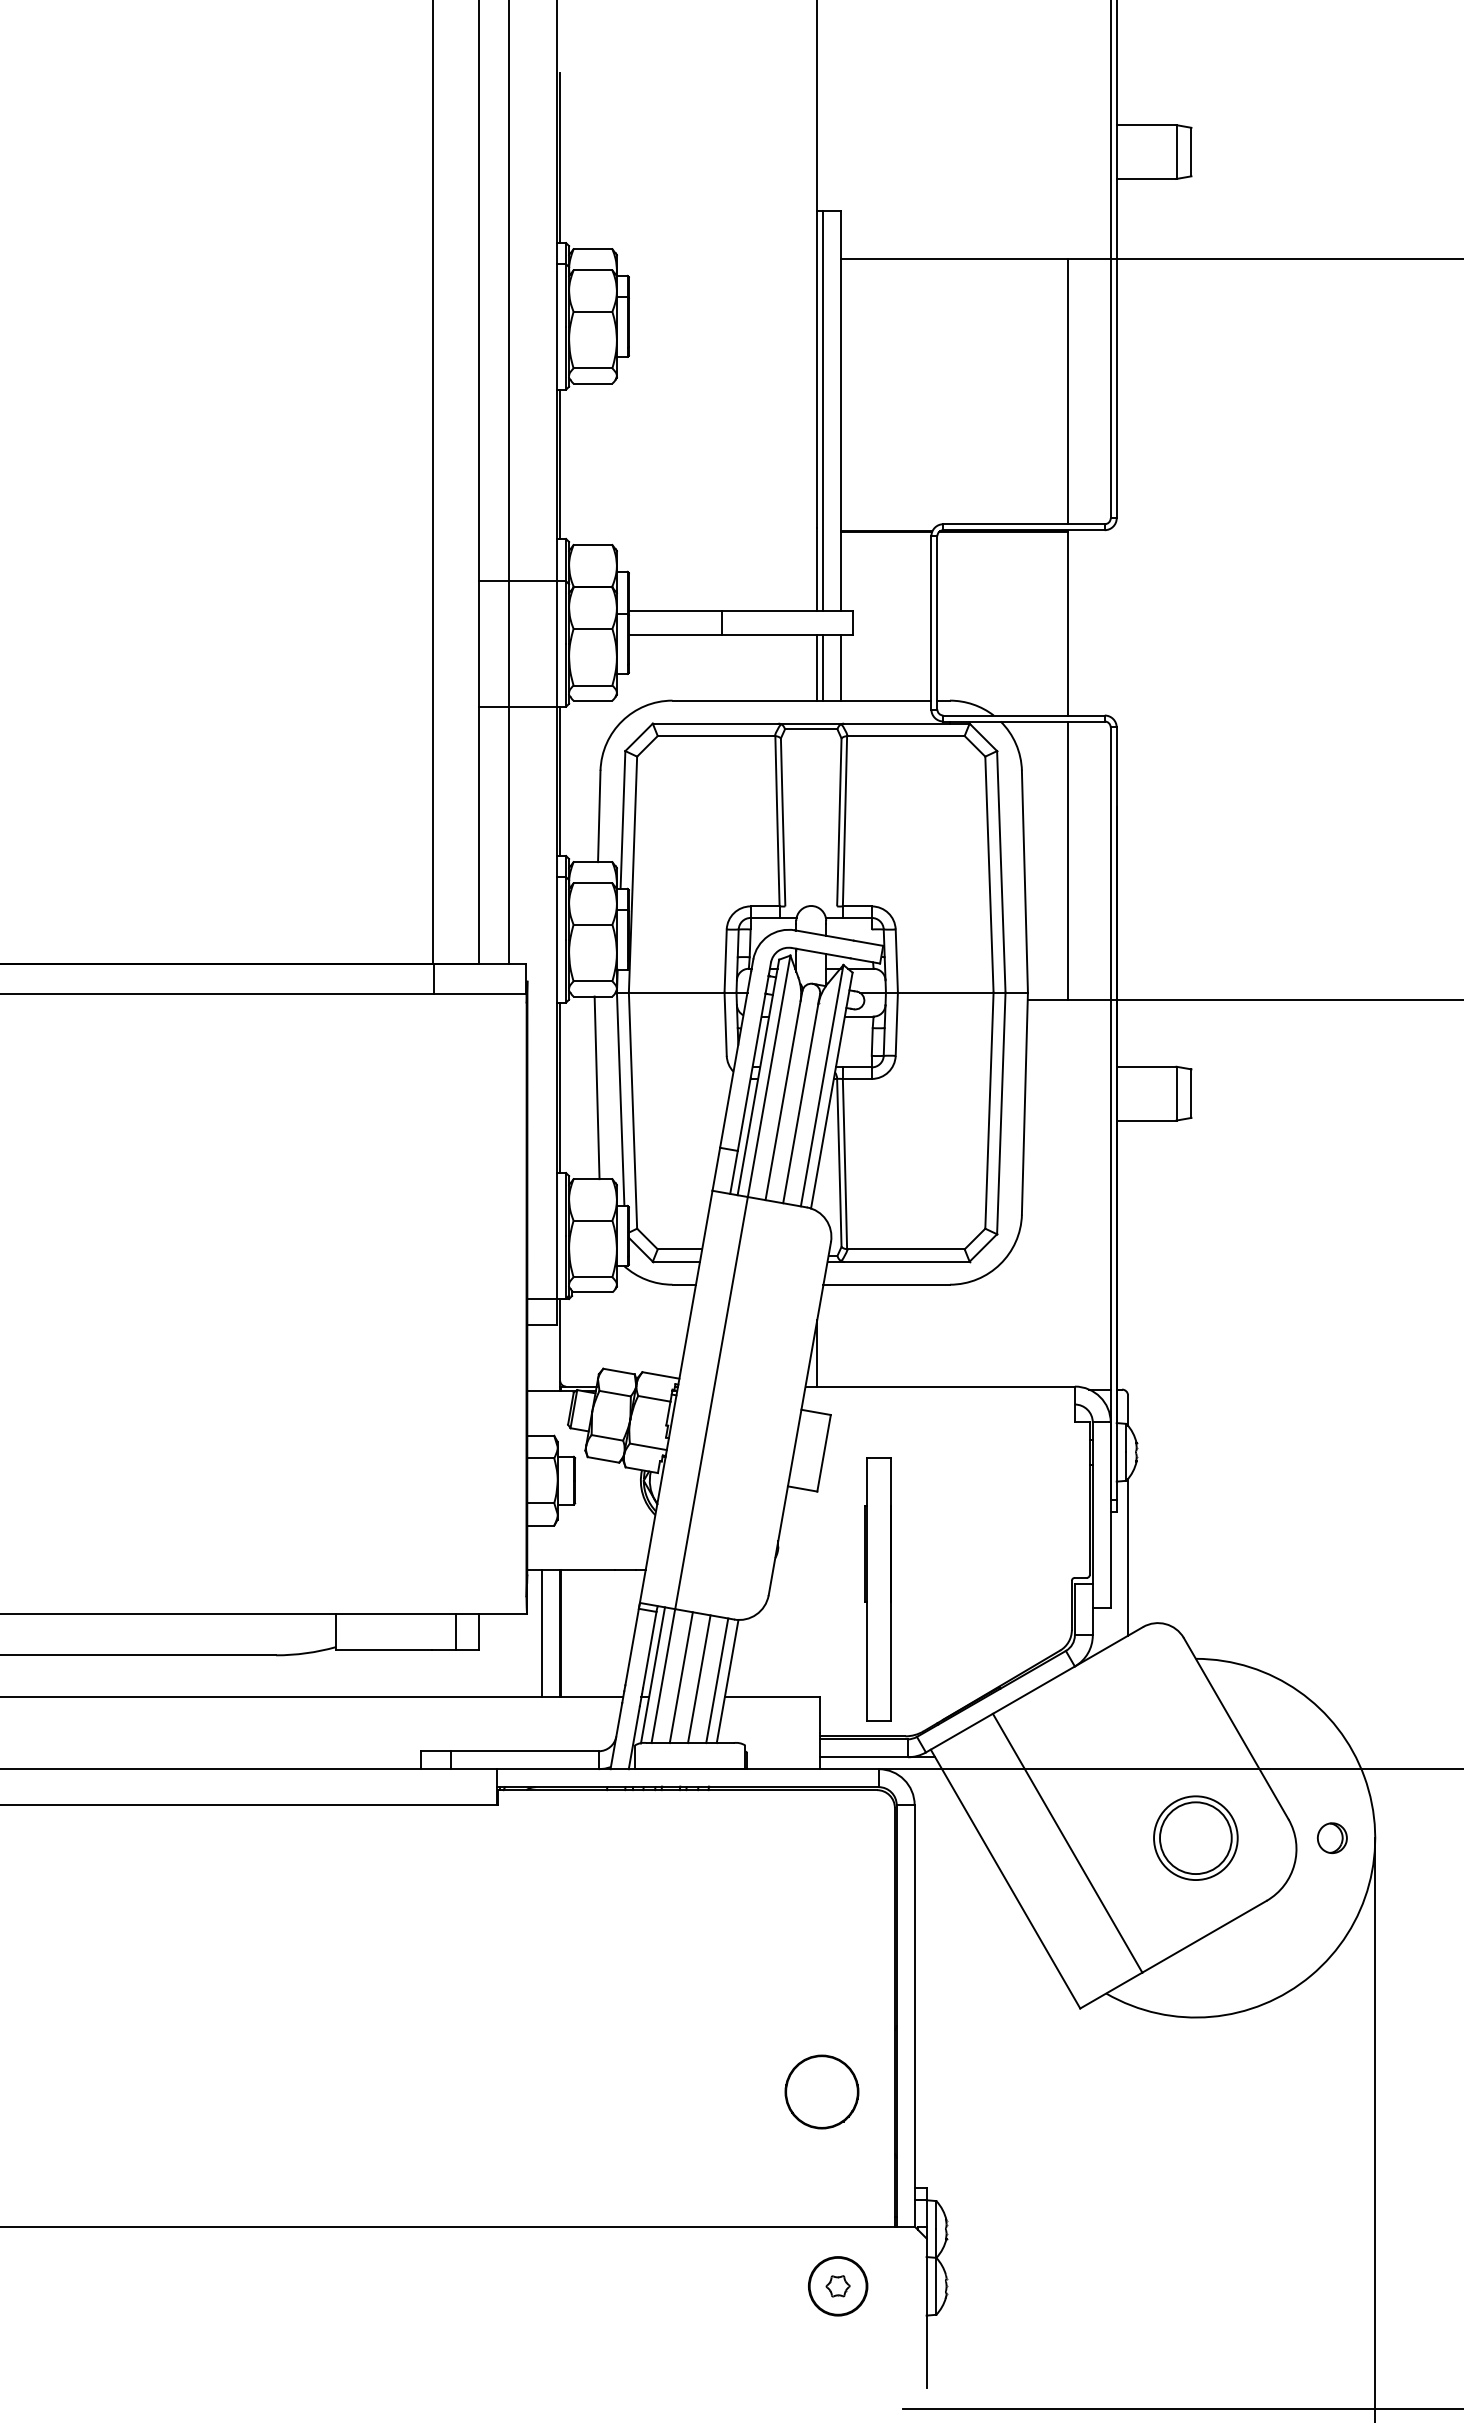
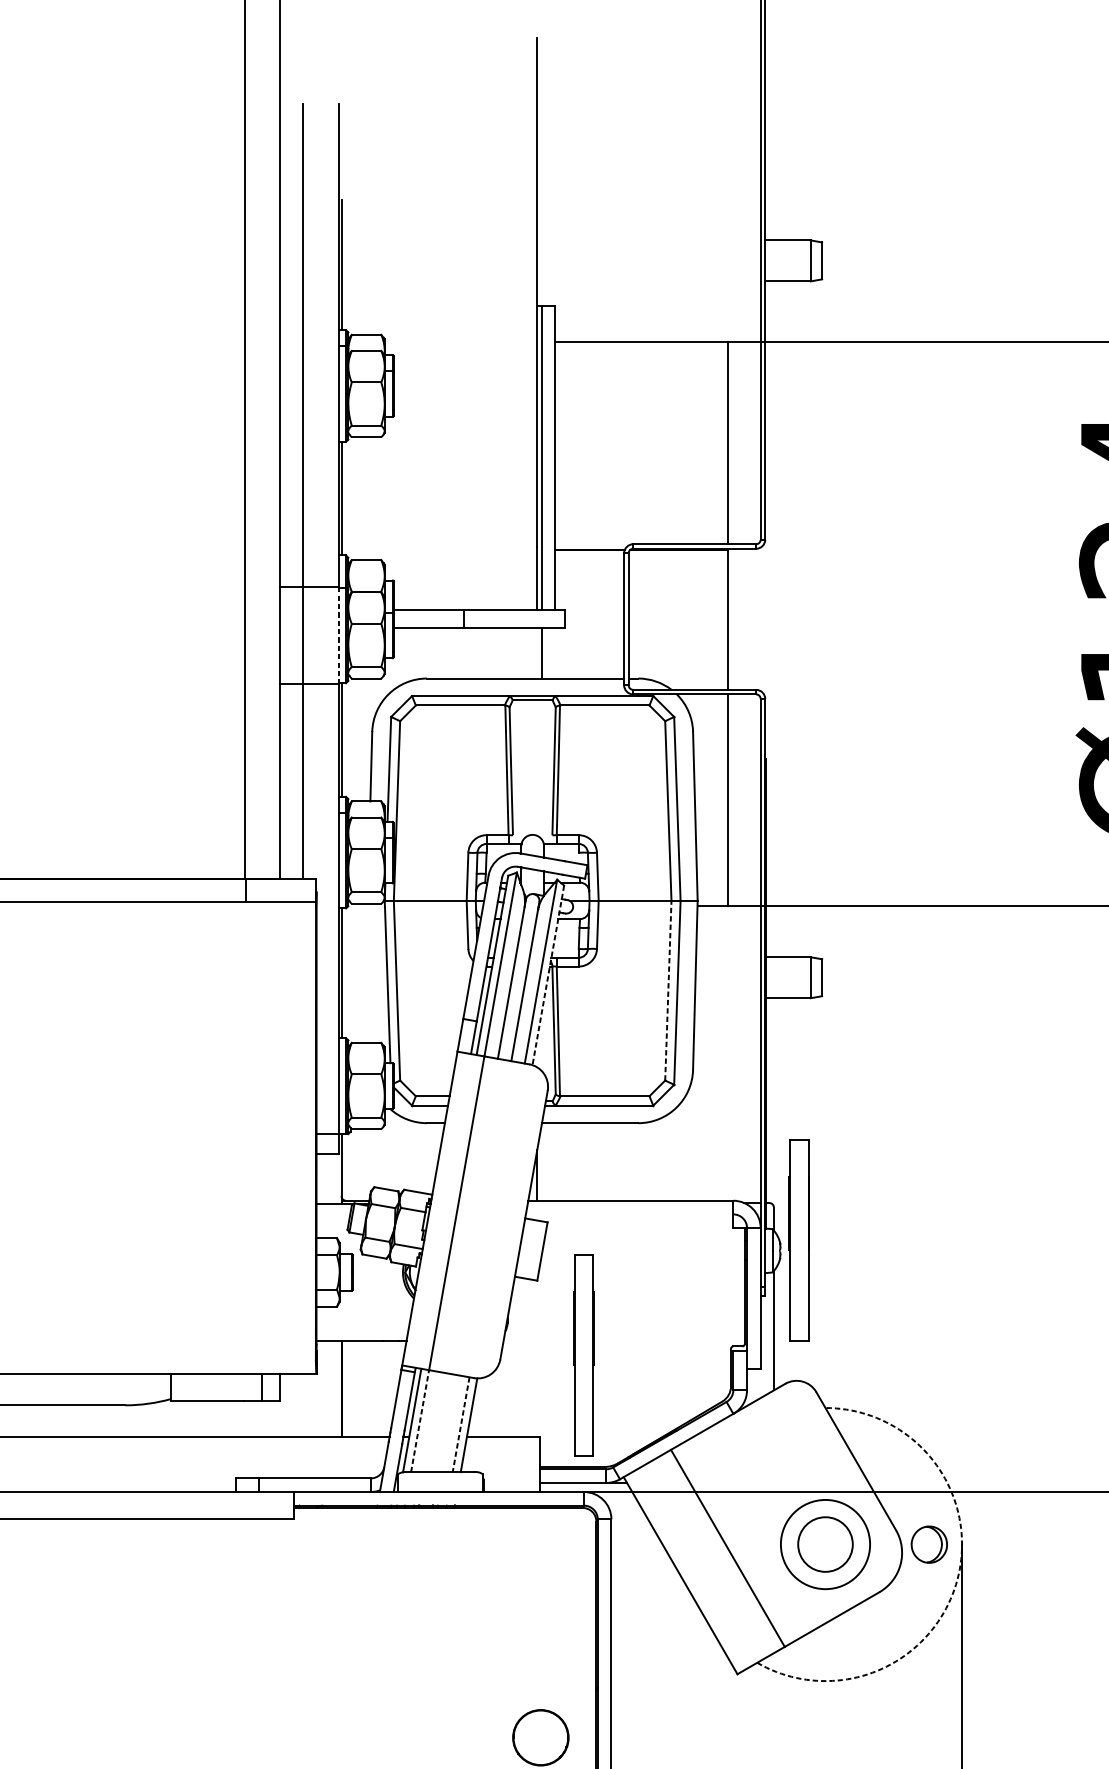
line: (557, 644) -> (339, 635), solid -> dashed
line: (817, 667) -> (537, 653), removed
line: (841, 667) -> (555, 653), removed
line: (596, 1087) -> (369, 973), removed
line: (831, 1090) -> (548, 975), solid -> dashed
line: (989, 1110) -> (668, 990), solid -> dashed
part: (1160, 1438) -> (798, 1240), added
line: (542, 1633) -> (328, 1388), removed
line: (663, 1675) -> (420, 1420), solid -> dashed
line: (680, 1677) -> (433, 1422), removed
line: (699, 1679) -> (447, 1423), removed
line: (717, 1681) -> (461, 1425), solid -> dashed
part: (1332, 1837) -> (929, 1544), size x1.6
circle: (1195, 1838) -> (825, 1544), size x1.4
arc: (1369, 1884) -> (957, 1579), solid -> dashed

